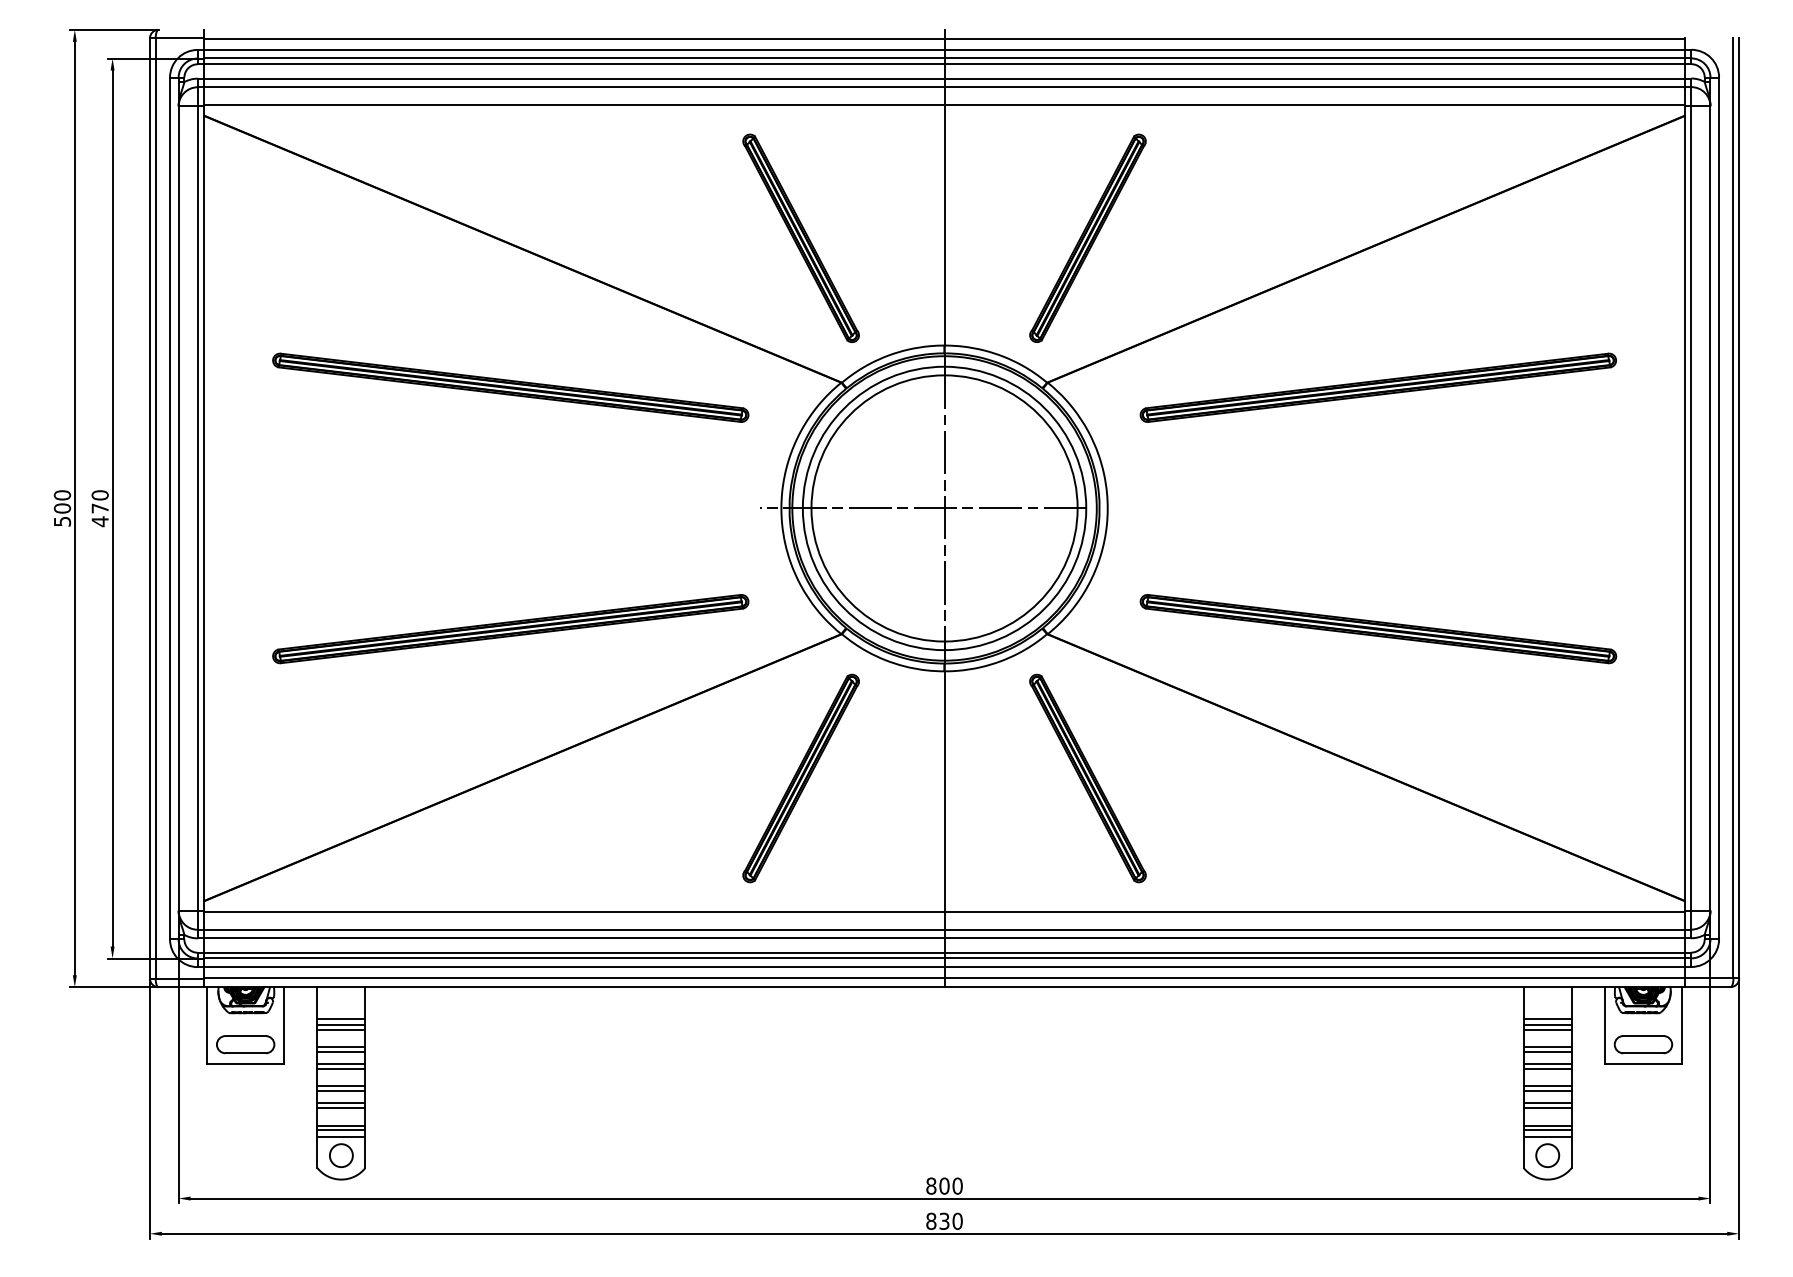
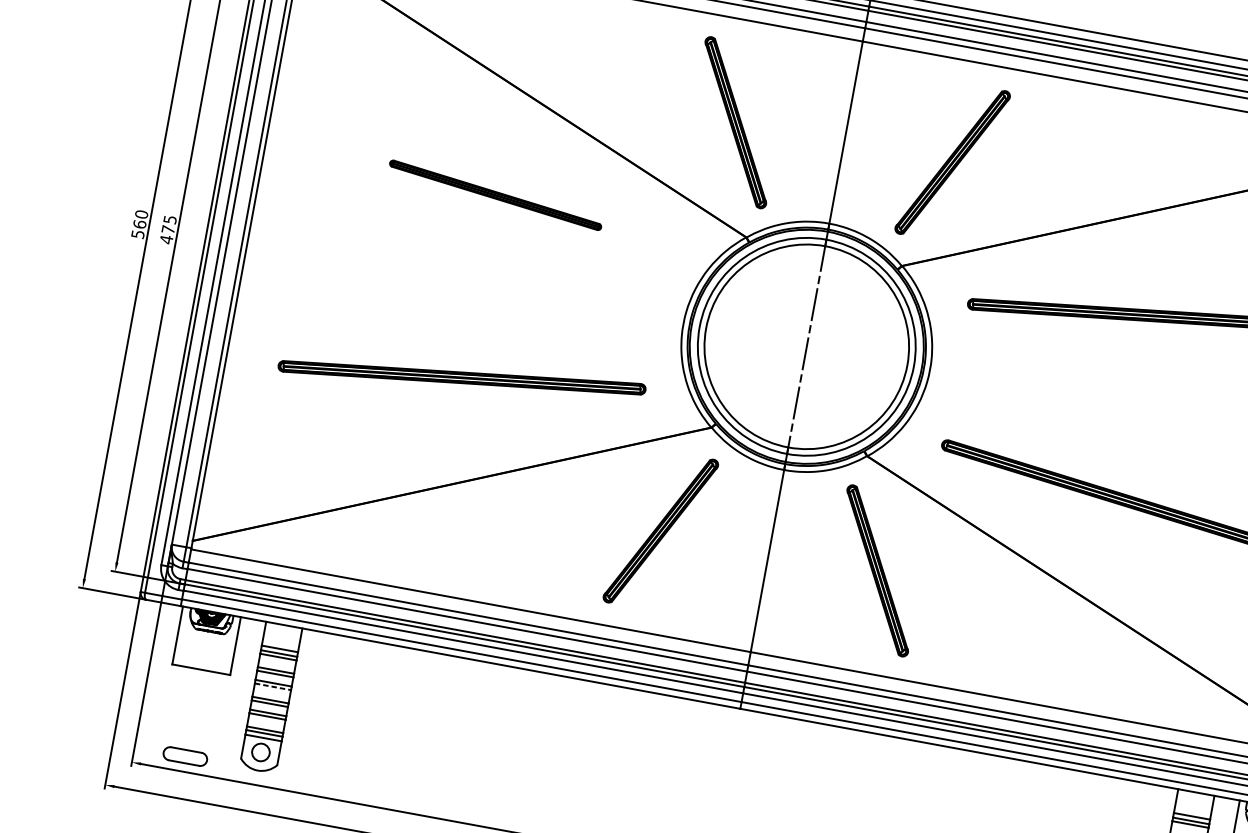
part: (510, 387) -> (495, 195), size x0.6
text: (99, 495) -> (169, 219), 470 -> 475
text: (61, 508) -> (139, 224), 500 -> 560
line: (923, 508) -> (790, 343), removed
part: (245, 1044) -> (185, 756), moved
line: (341, 1068) -> (273, 686), solid -> dashed

